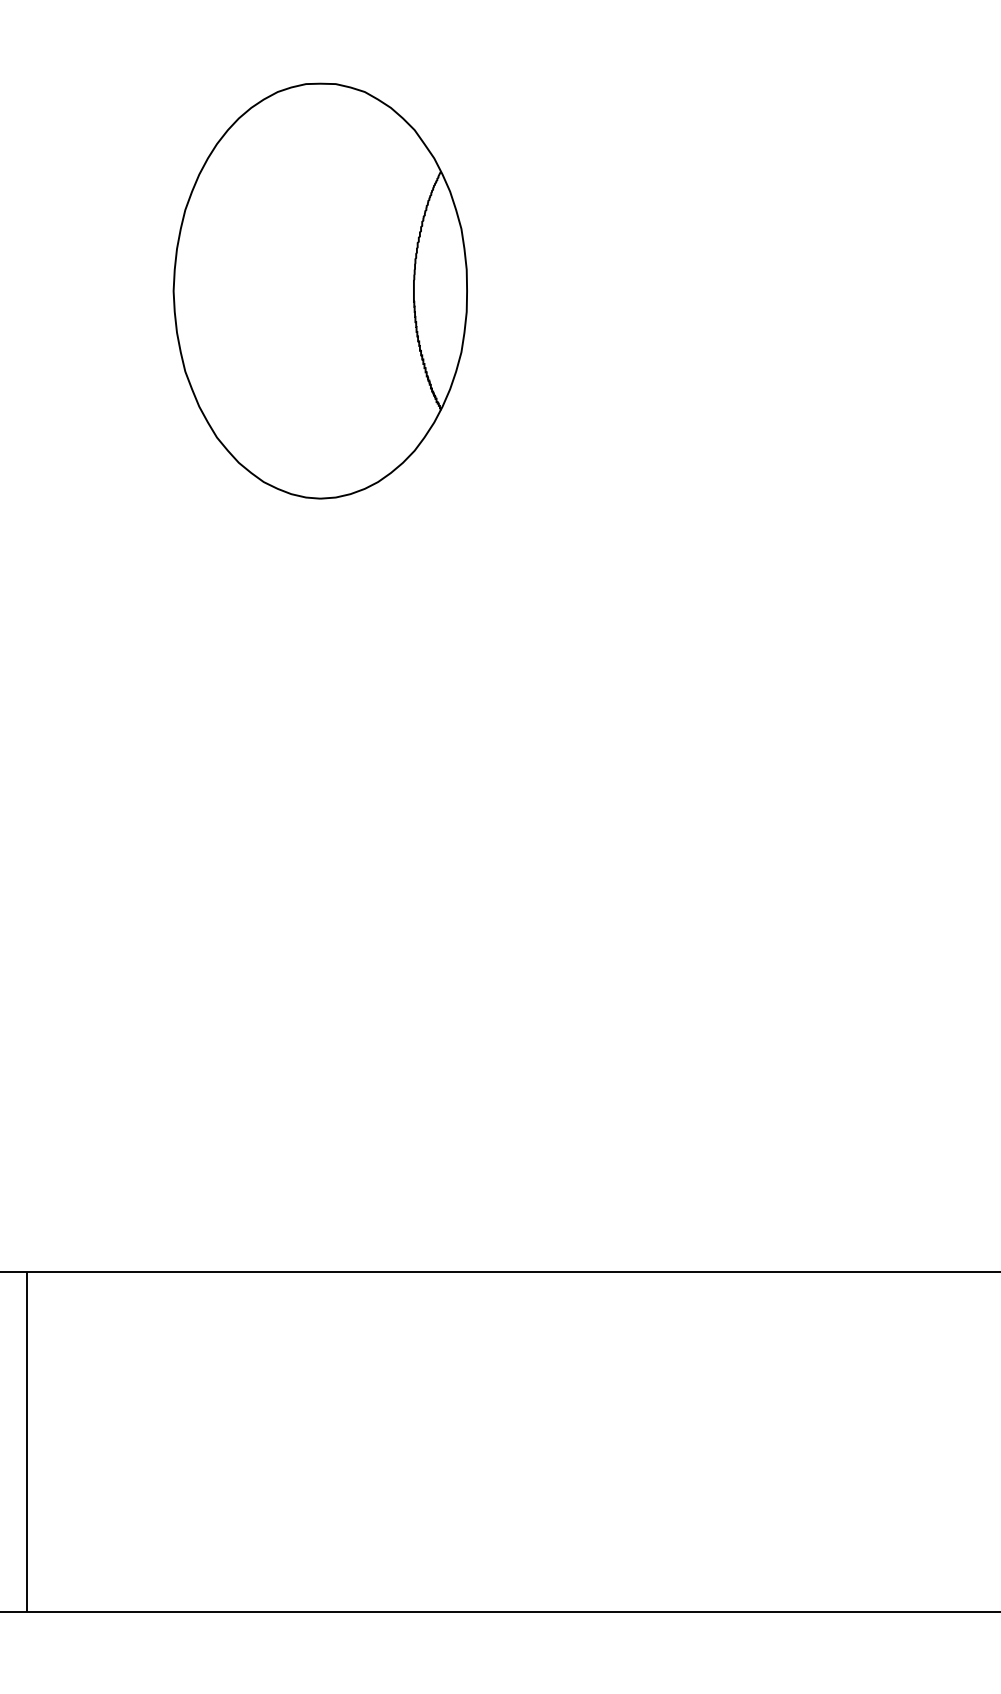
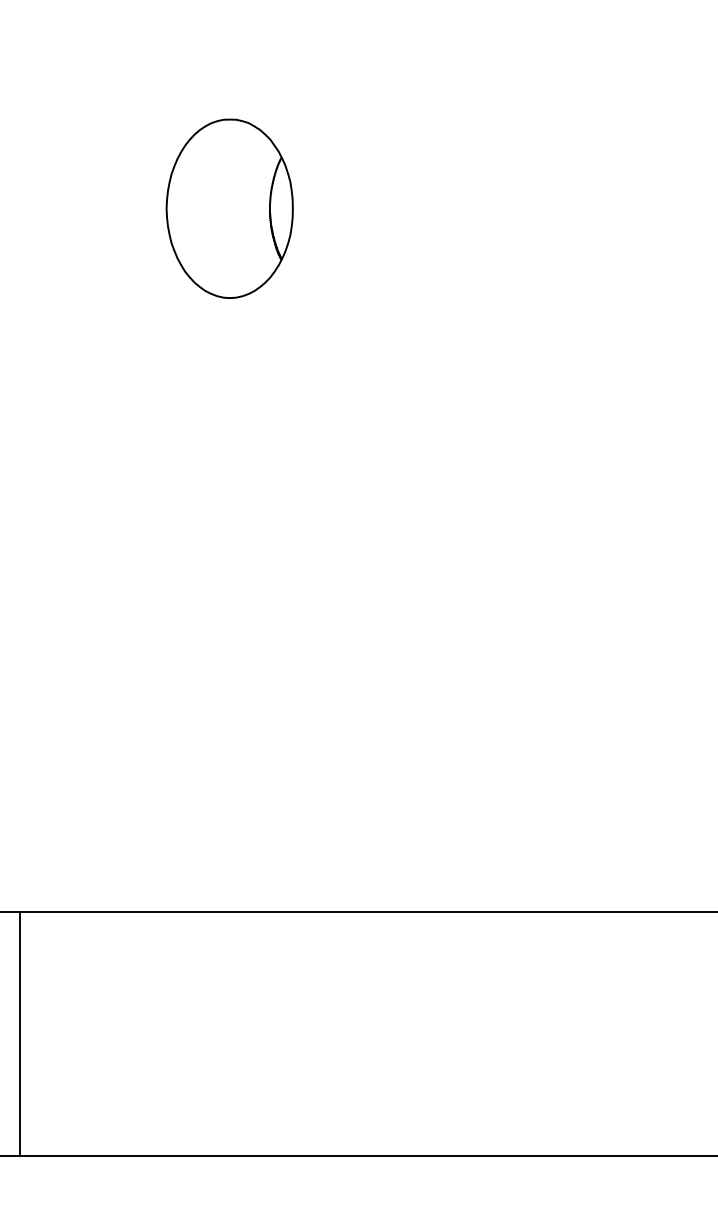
part: (319, 290) -> (229, 208), size x0.6

